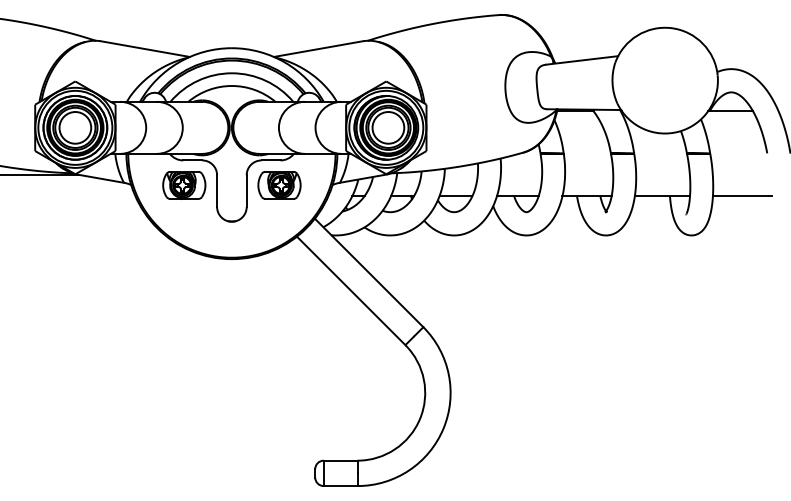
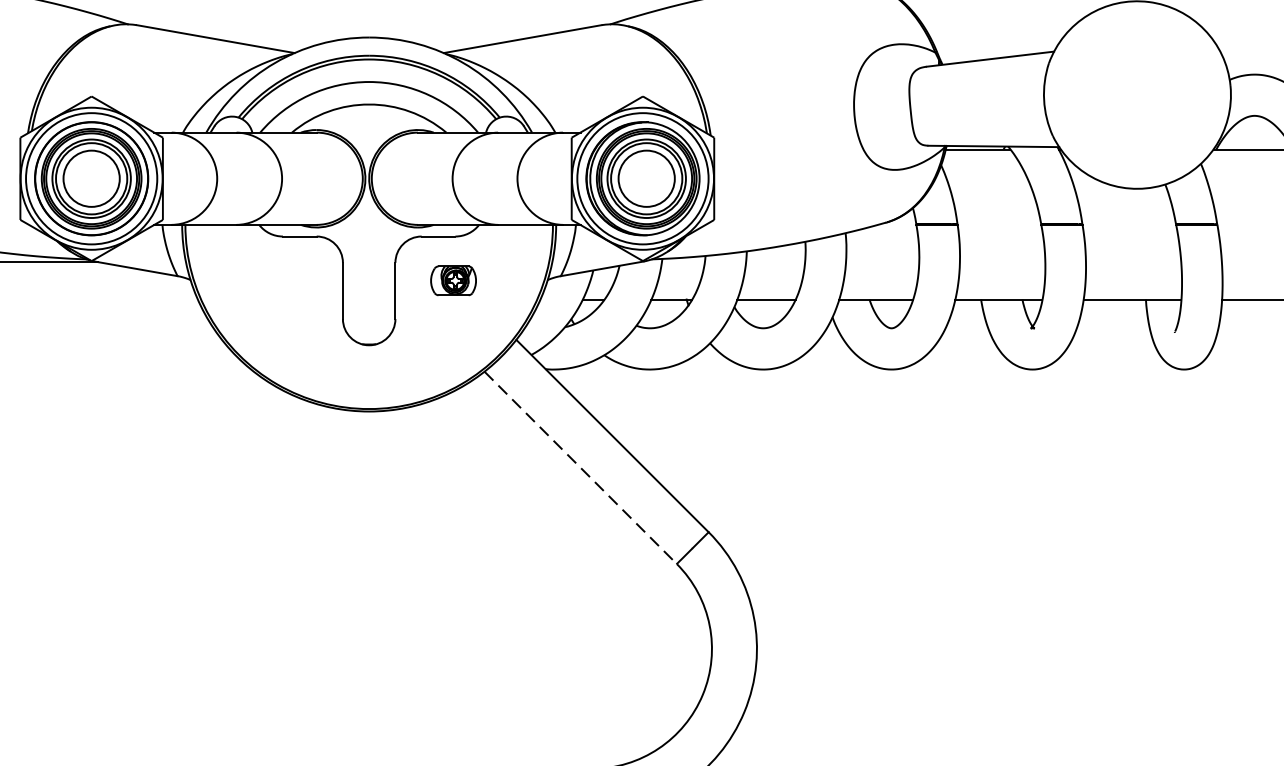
part: (184, 185) -> (285, 280), removed
part: (279, 185) -> (453, 280), size x0.6
line: (351, 290) -> (581, 467), solid -> dashed

